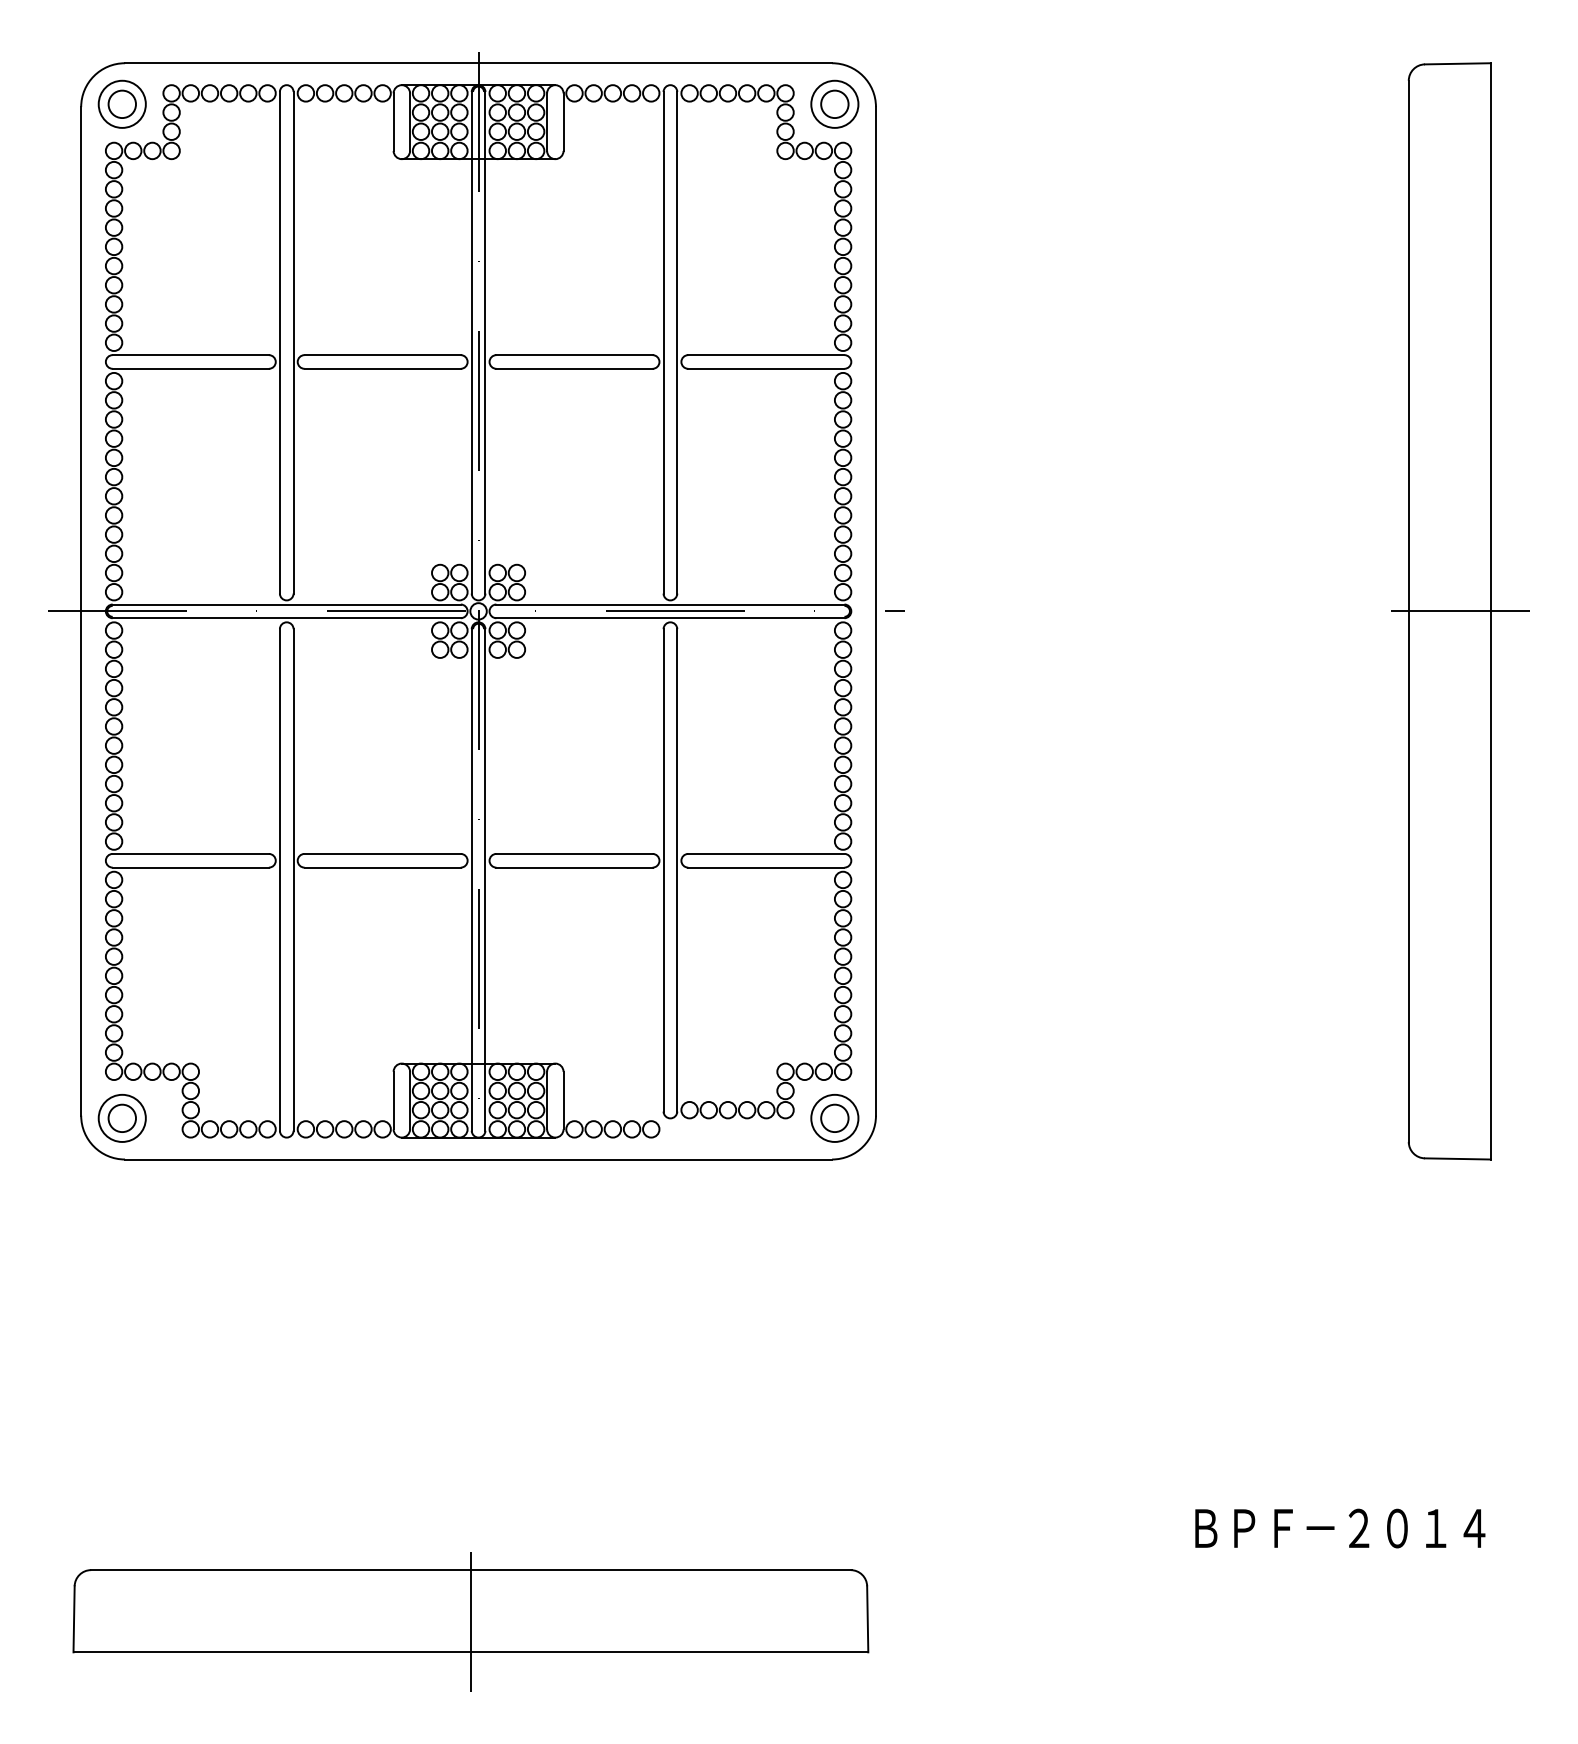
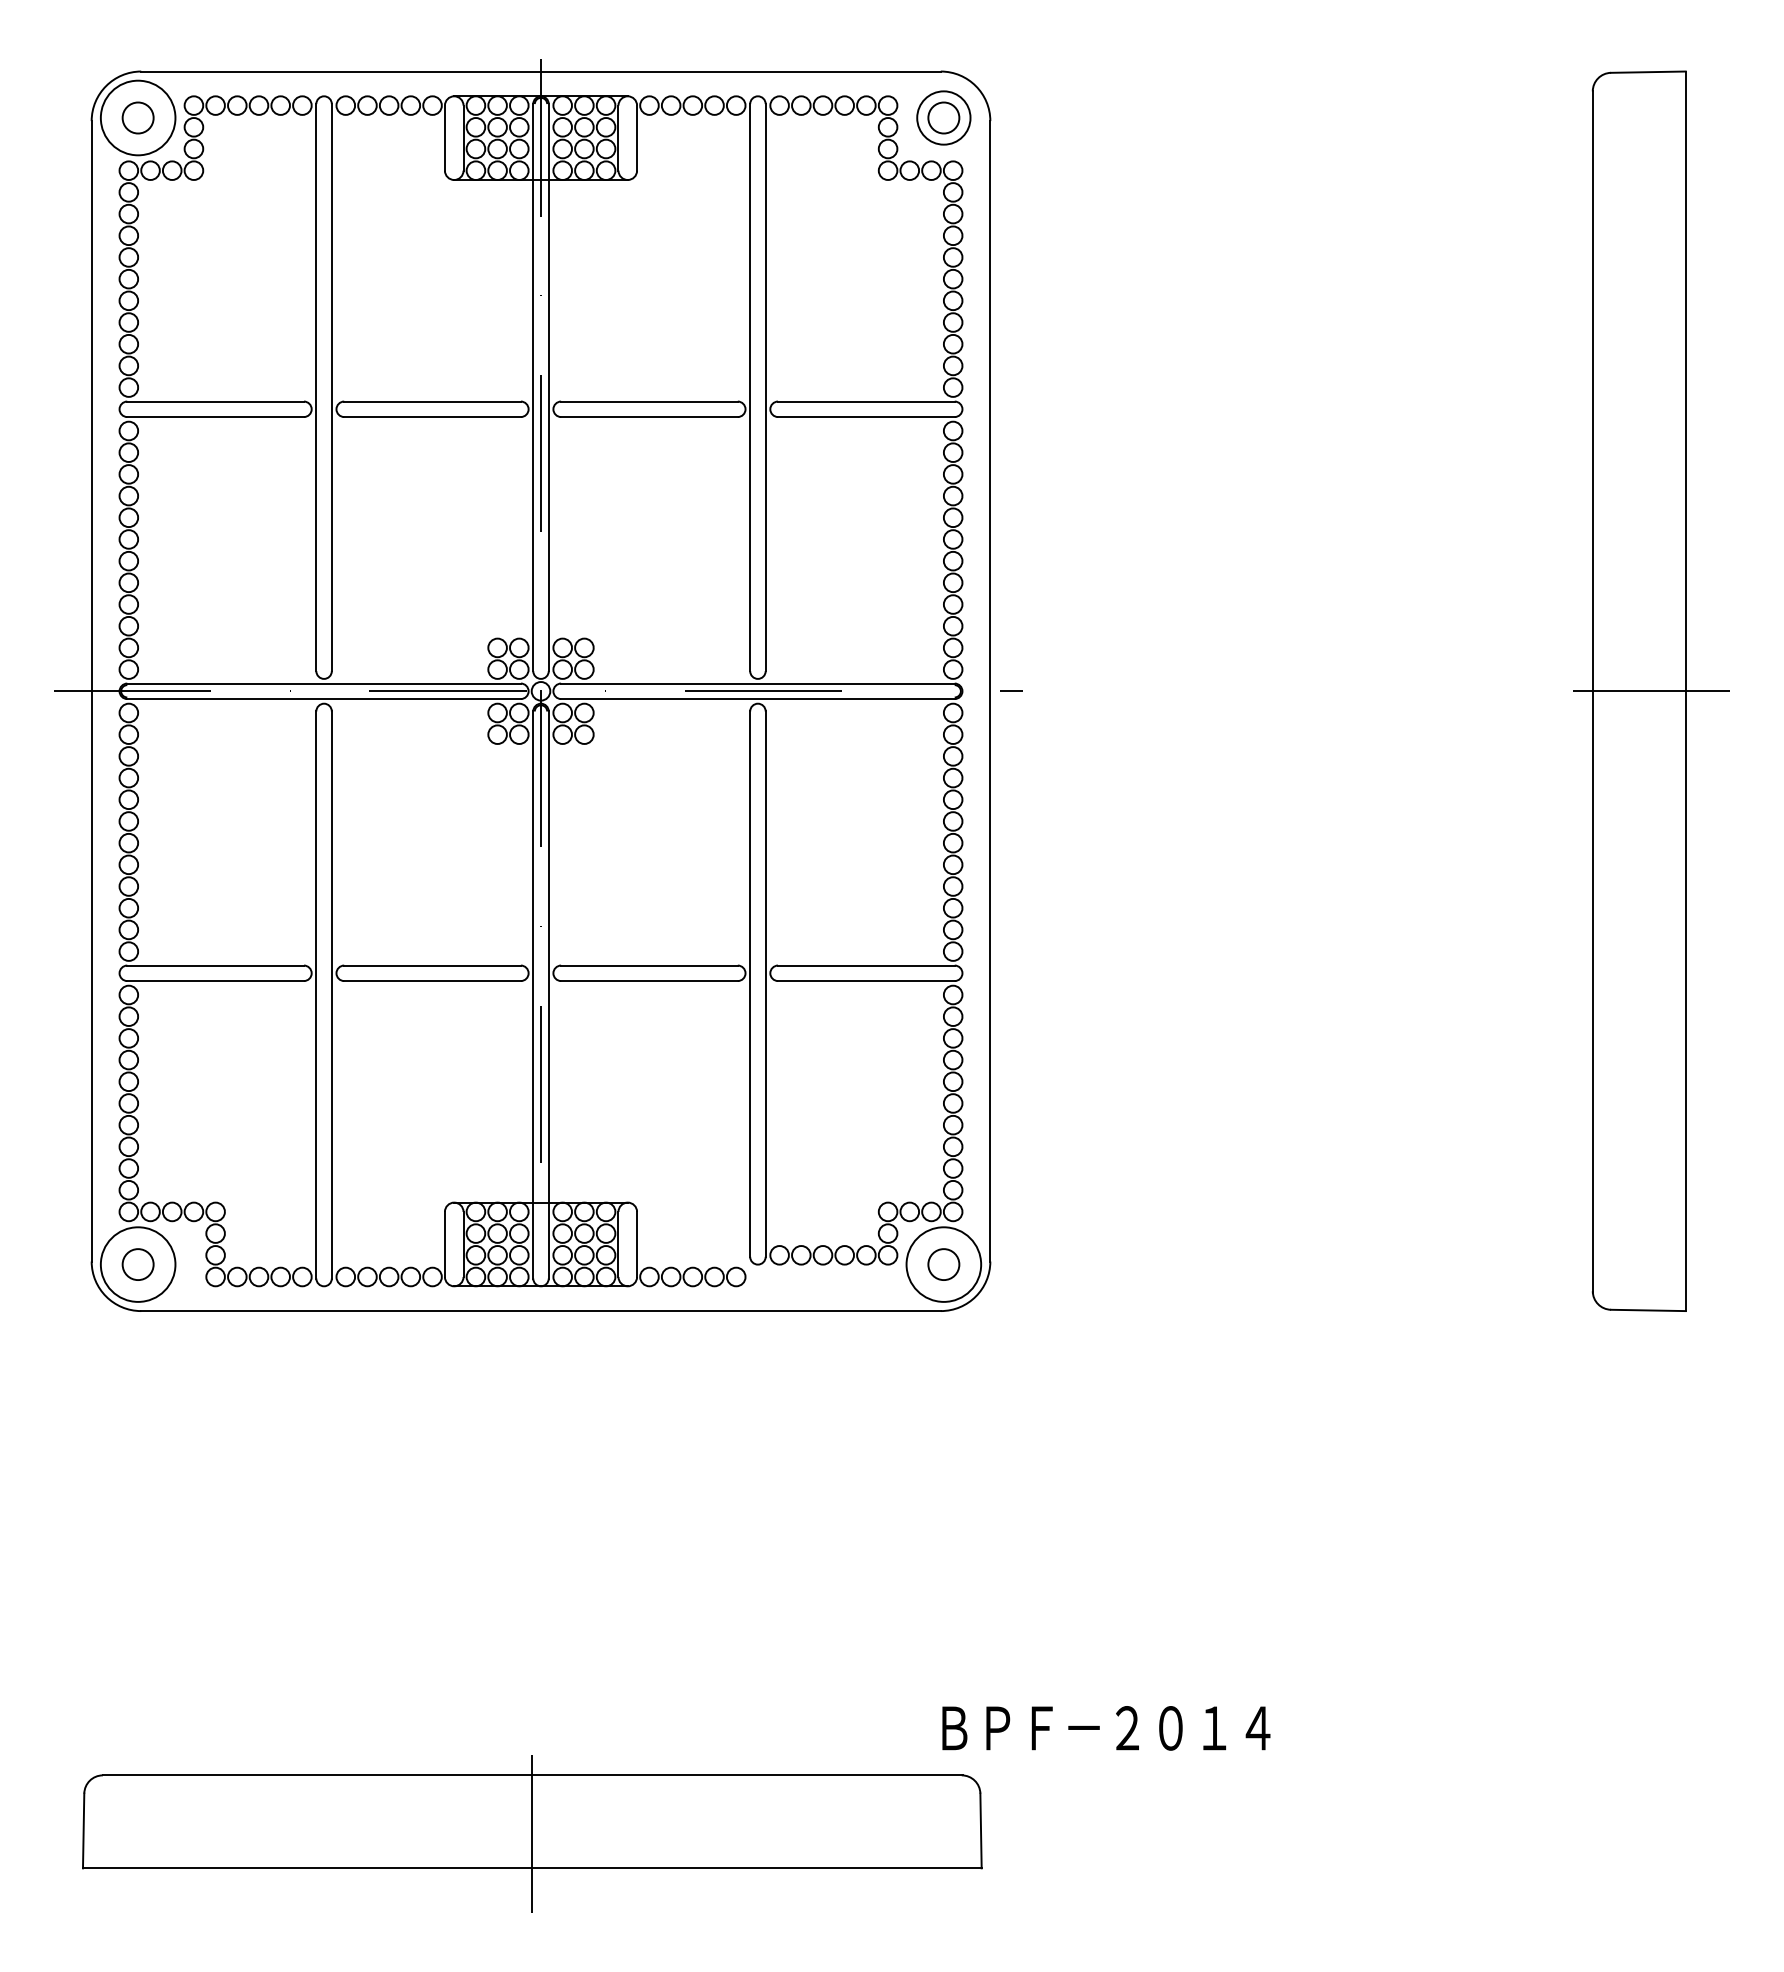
circle: (121, 103) -> (137, 117), size x1.4
circle: (121, 1118) -> (137, 1264), size x1.4
circle: (834, 1118) -> (943, 1264), size x1.4
text: (1340, 1528) -> (1106, 1728), moved

